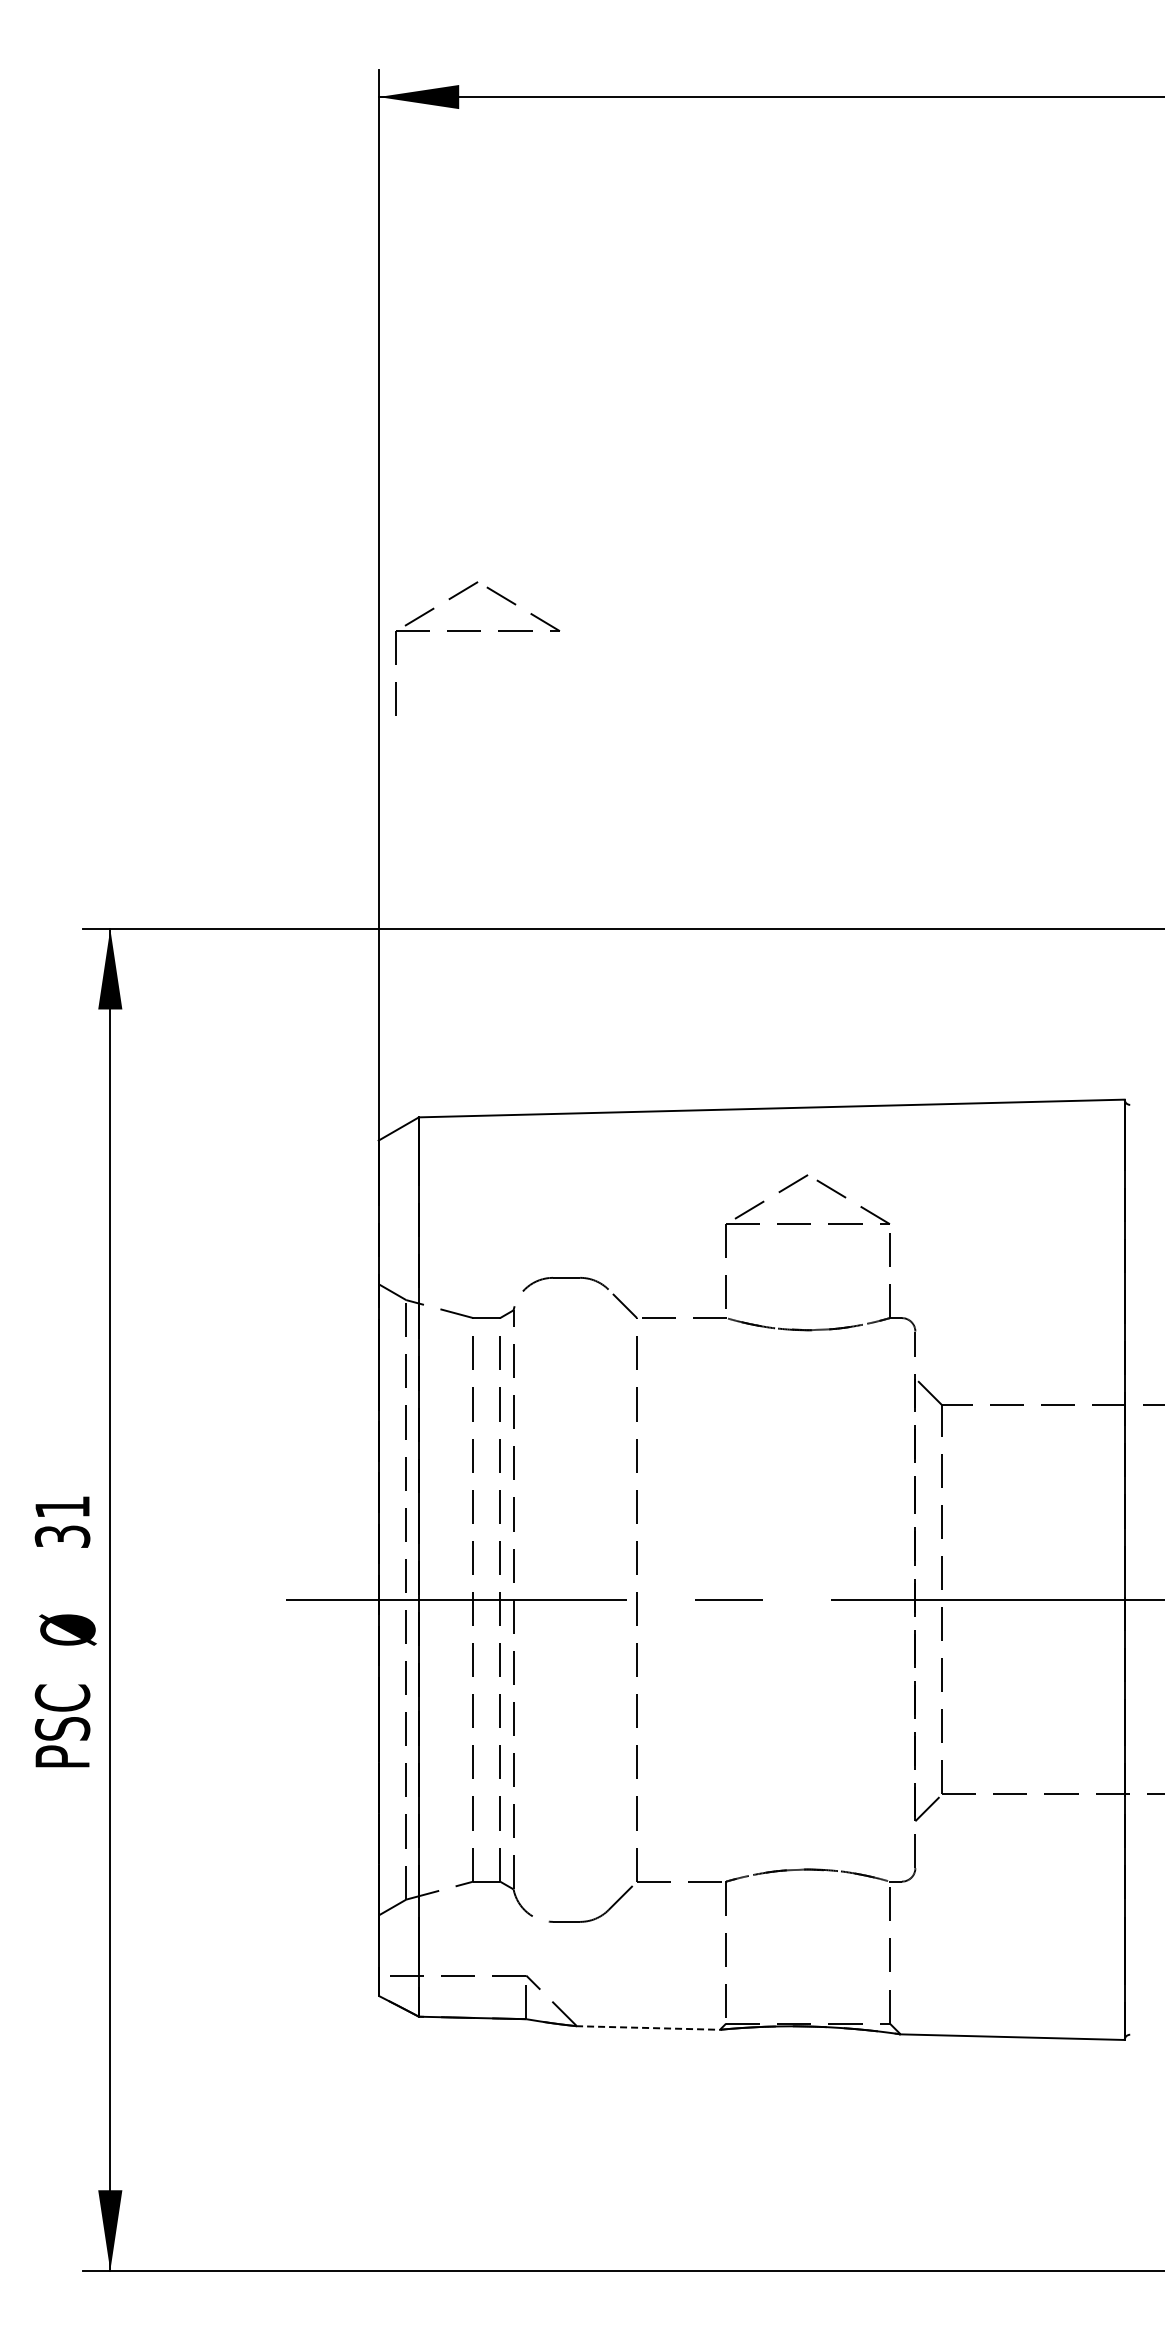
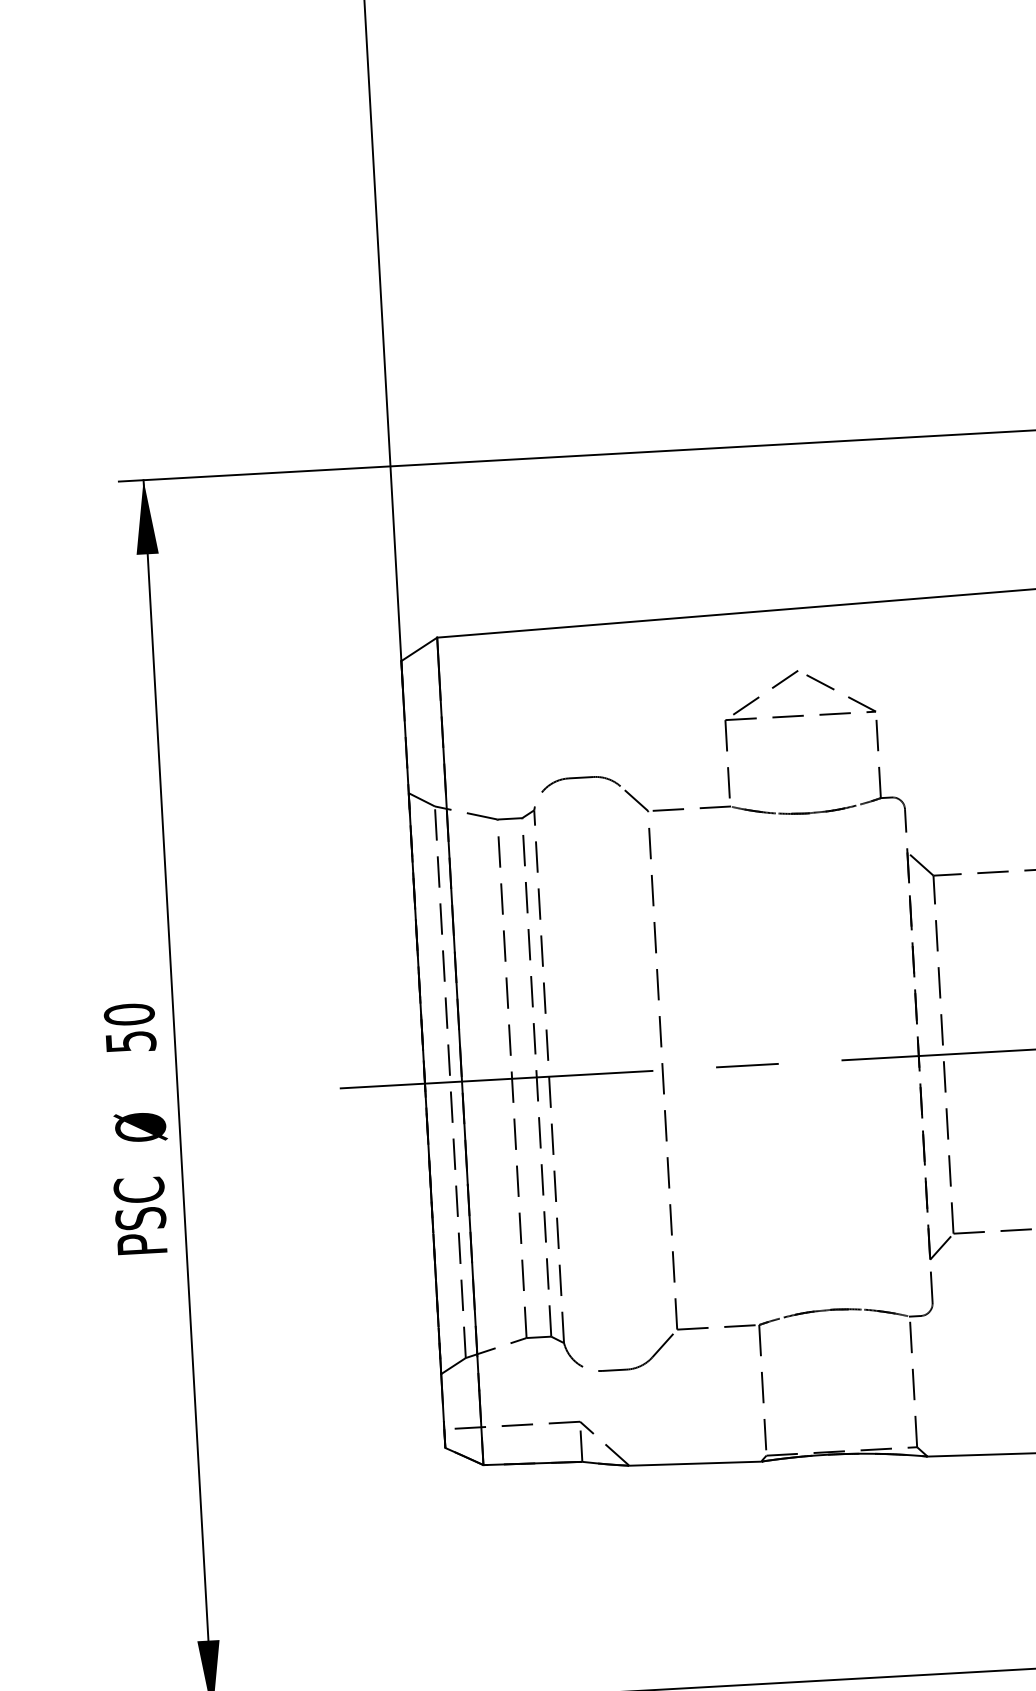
part: (477, 631) -> (466, 187), removed
text: (62, 1521) -> (130, 1027), 31 -> 50
line: (648, 2028) -> (695, 1464), dashed -> solid

